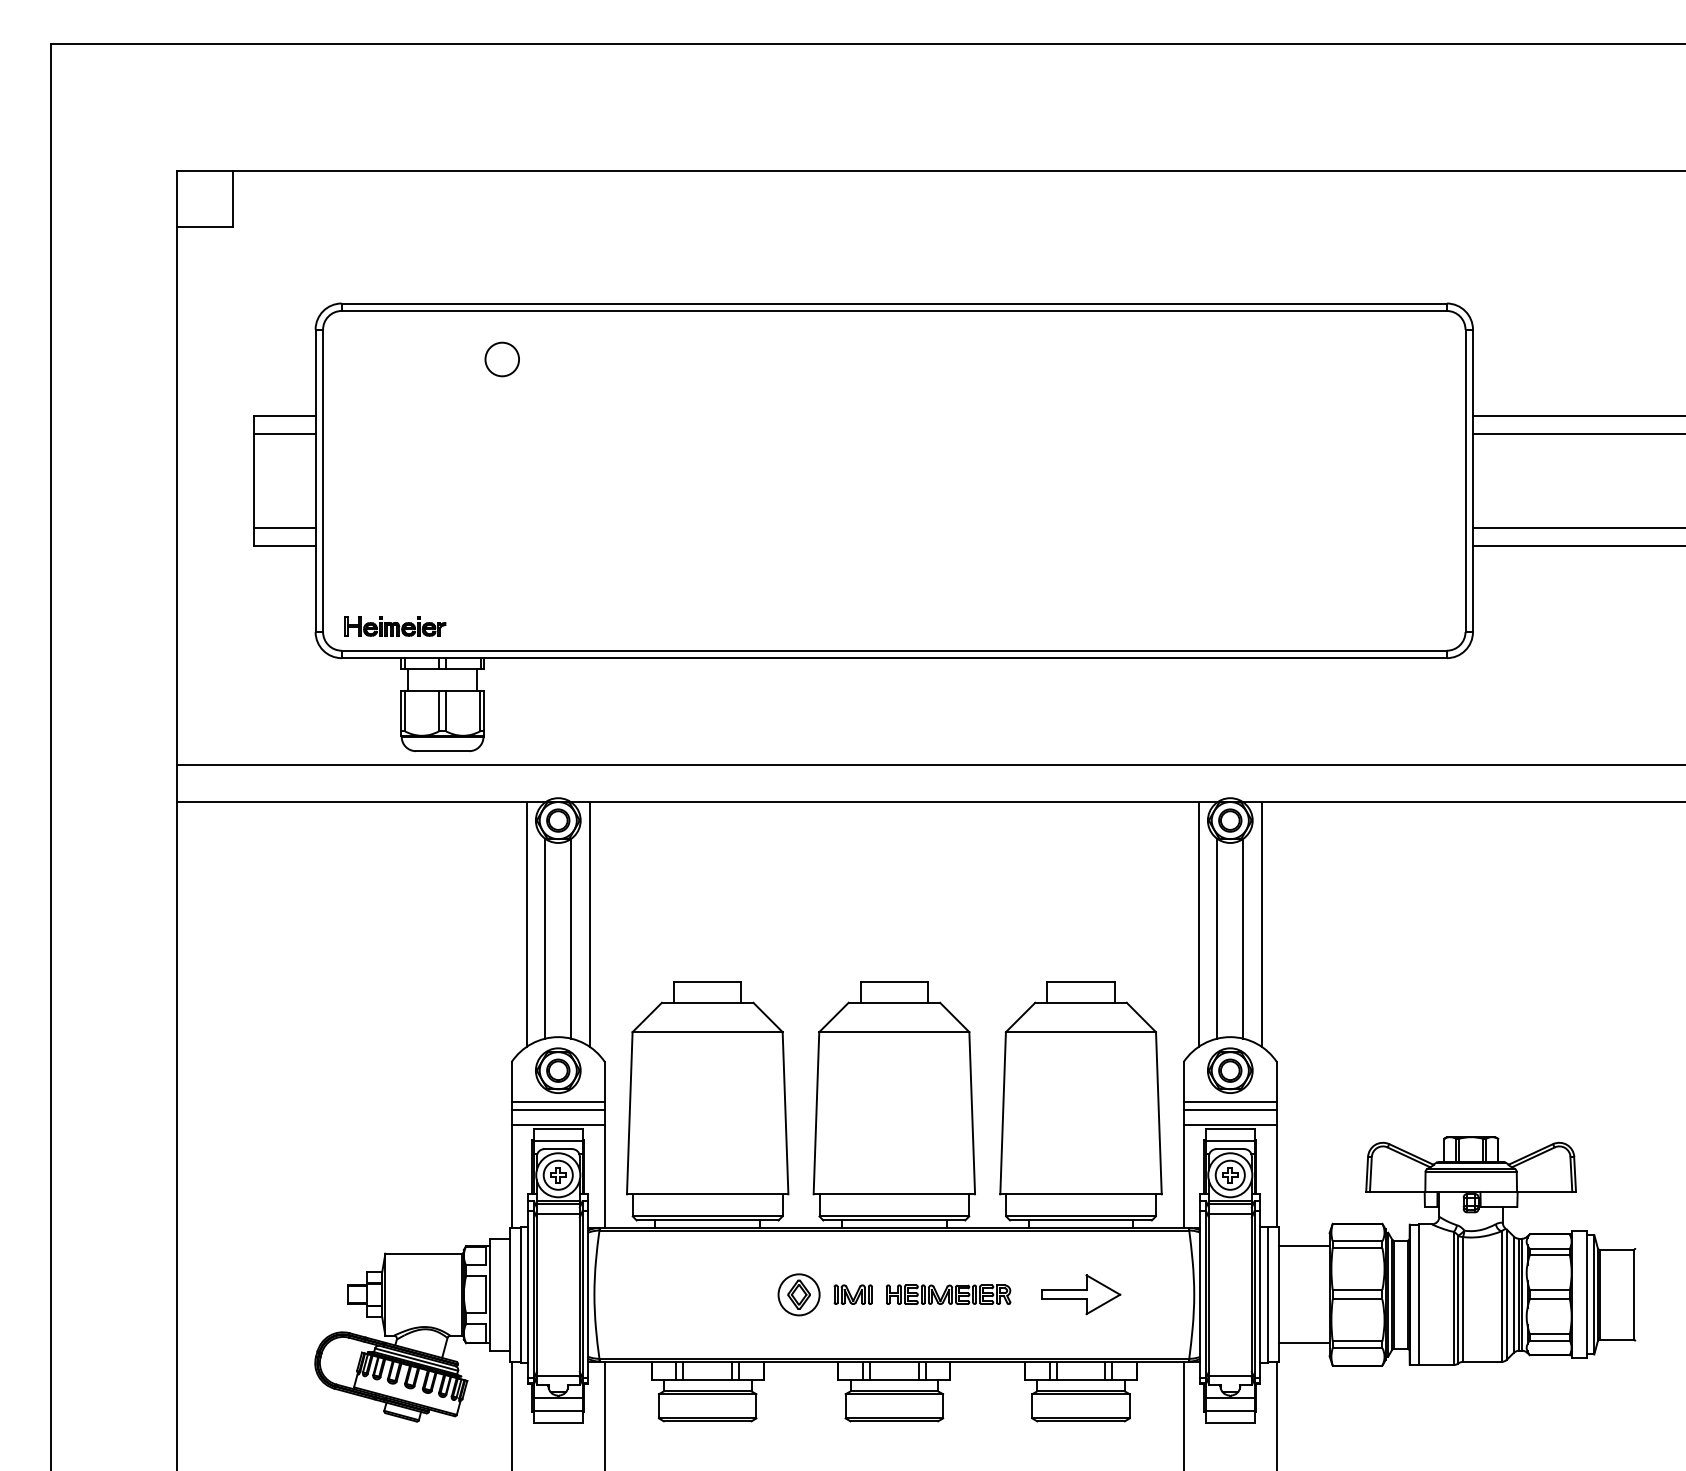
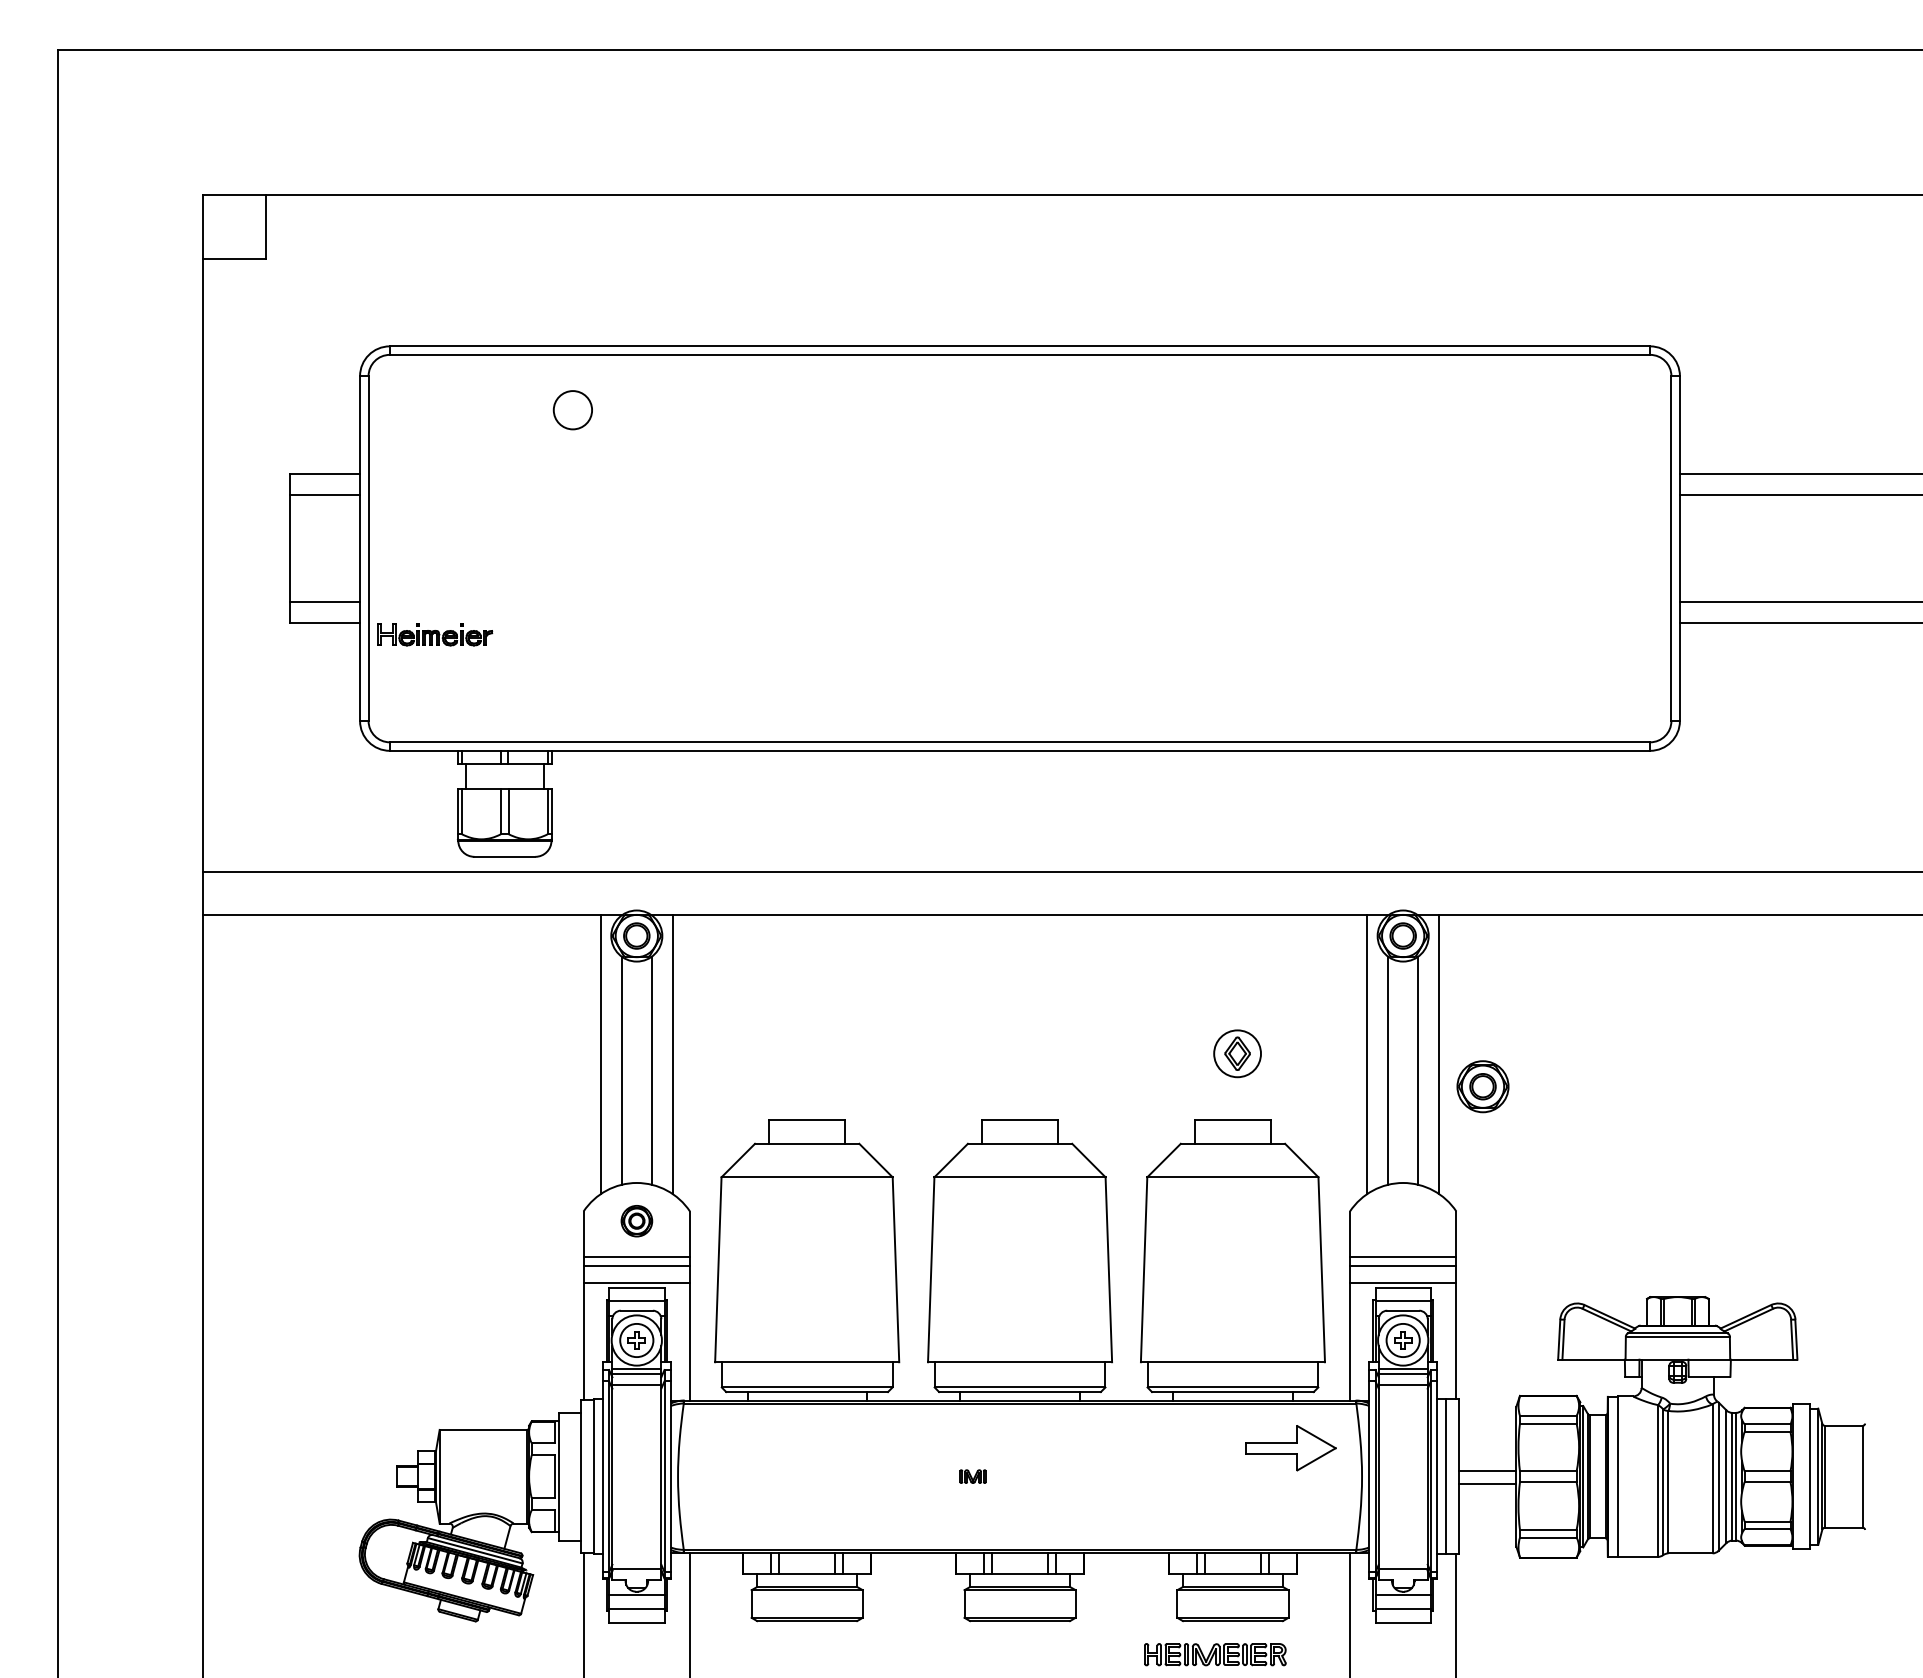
part: (395, 626) -> (435, 634), moved
part: (558, 1070) -> (637, 1221), size x0.6
part: (1230, 1070) -> (1483, 1086), moved
line: (1303, 1246) -> (1486, 1484), moved
part: (798, 1294) -> (1236, 1053), moved
part: (852, 1294) -> (972, 1476), size x0.6
part: (948, 1294) -> (1215, 1654), moved
part: (1081, 1294) -> (1291, 1447), moved
line: (1303, 1343) -> (1486, 1470), moved

